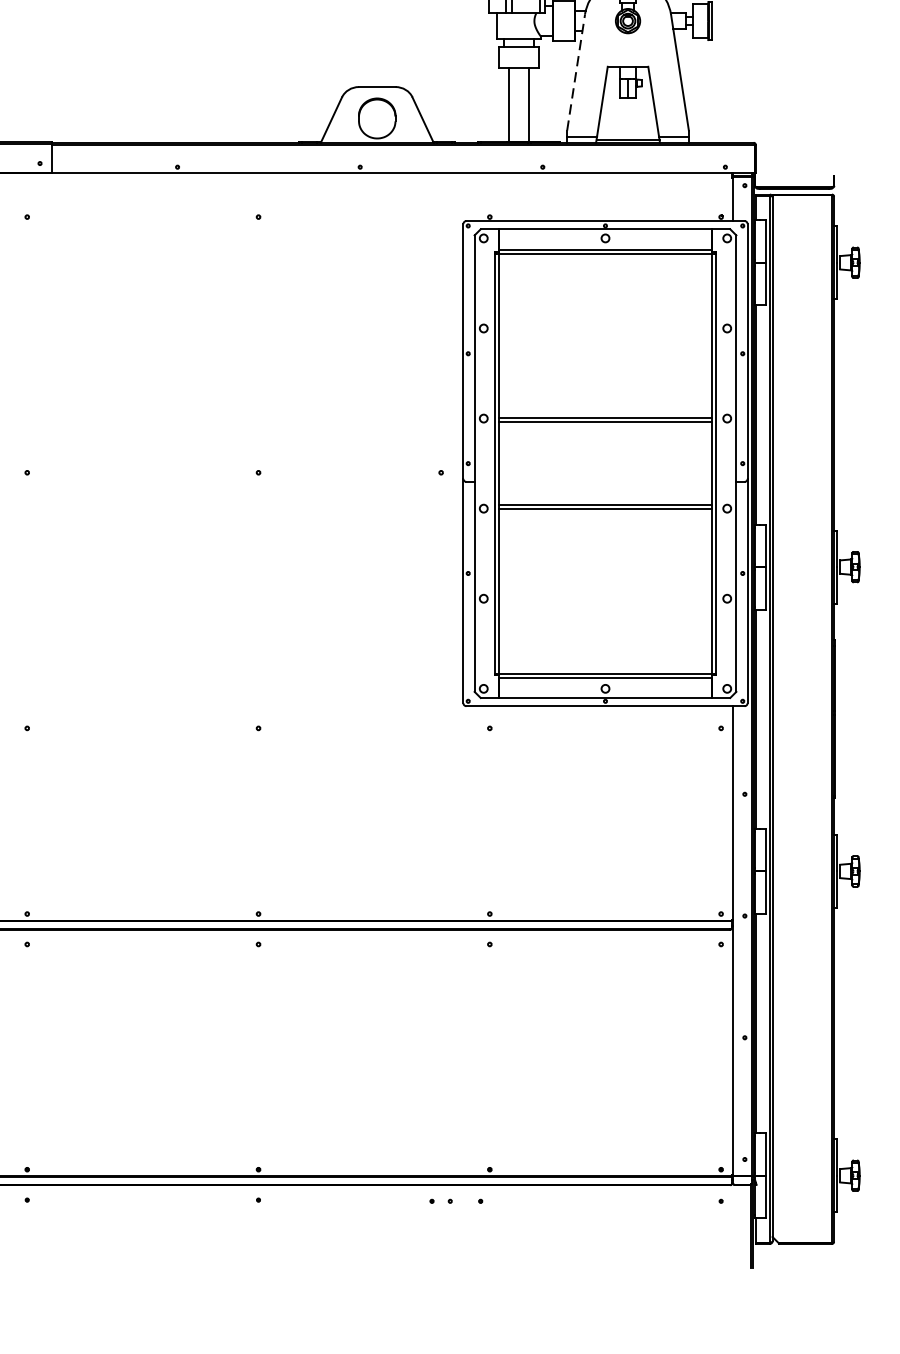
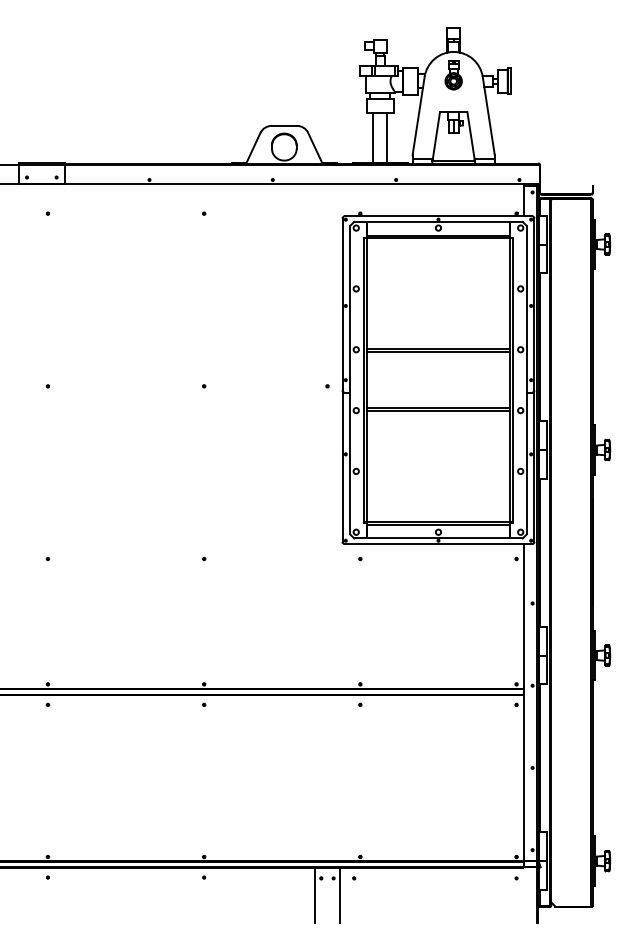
line: (575, 73) -> (418, 116), dashed -> solid
line: (423, 1225) -> (315, 894), added
line: (458, 1225) -> (339, 894), added

